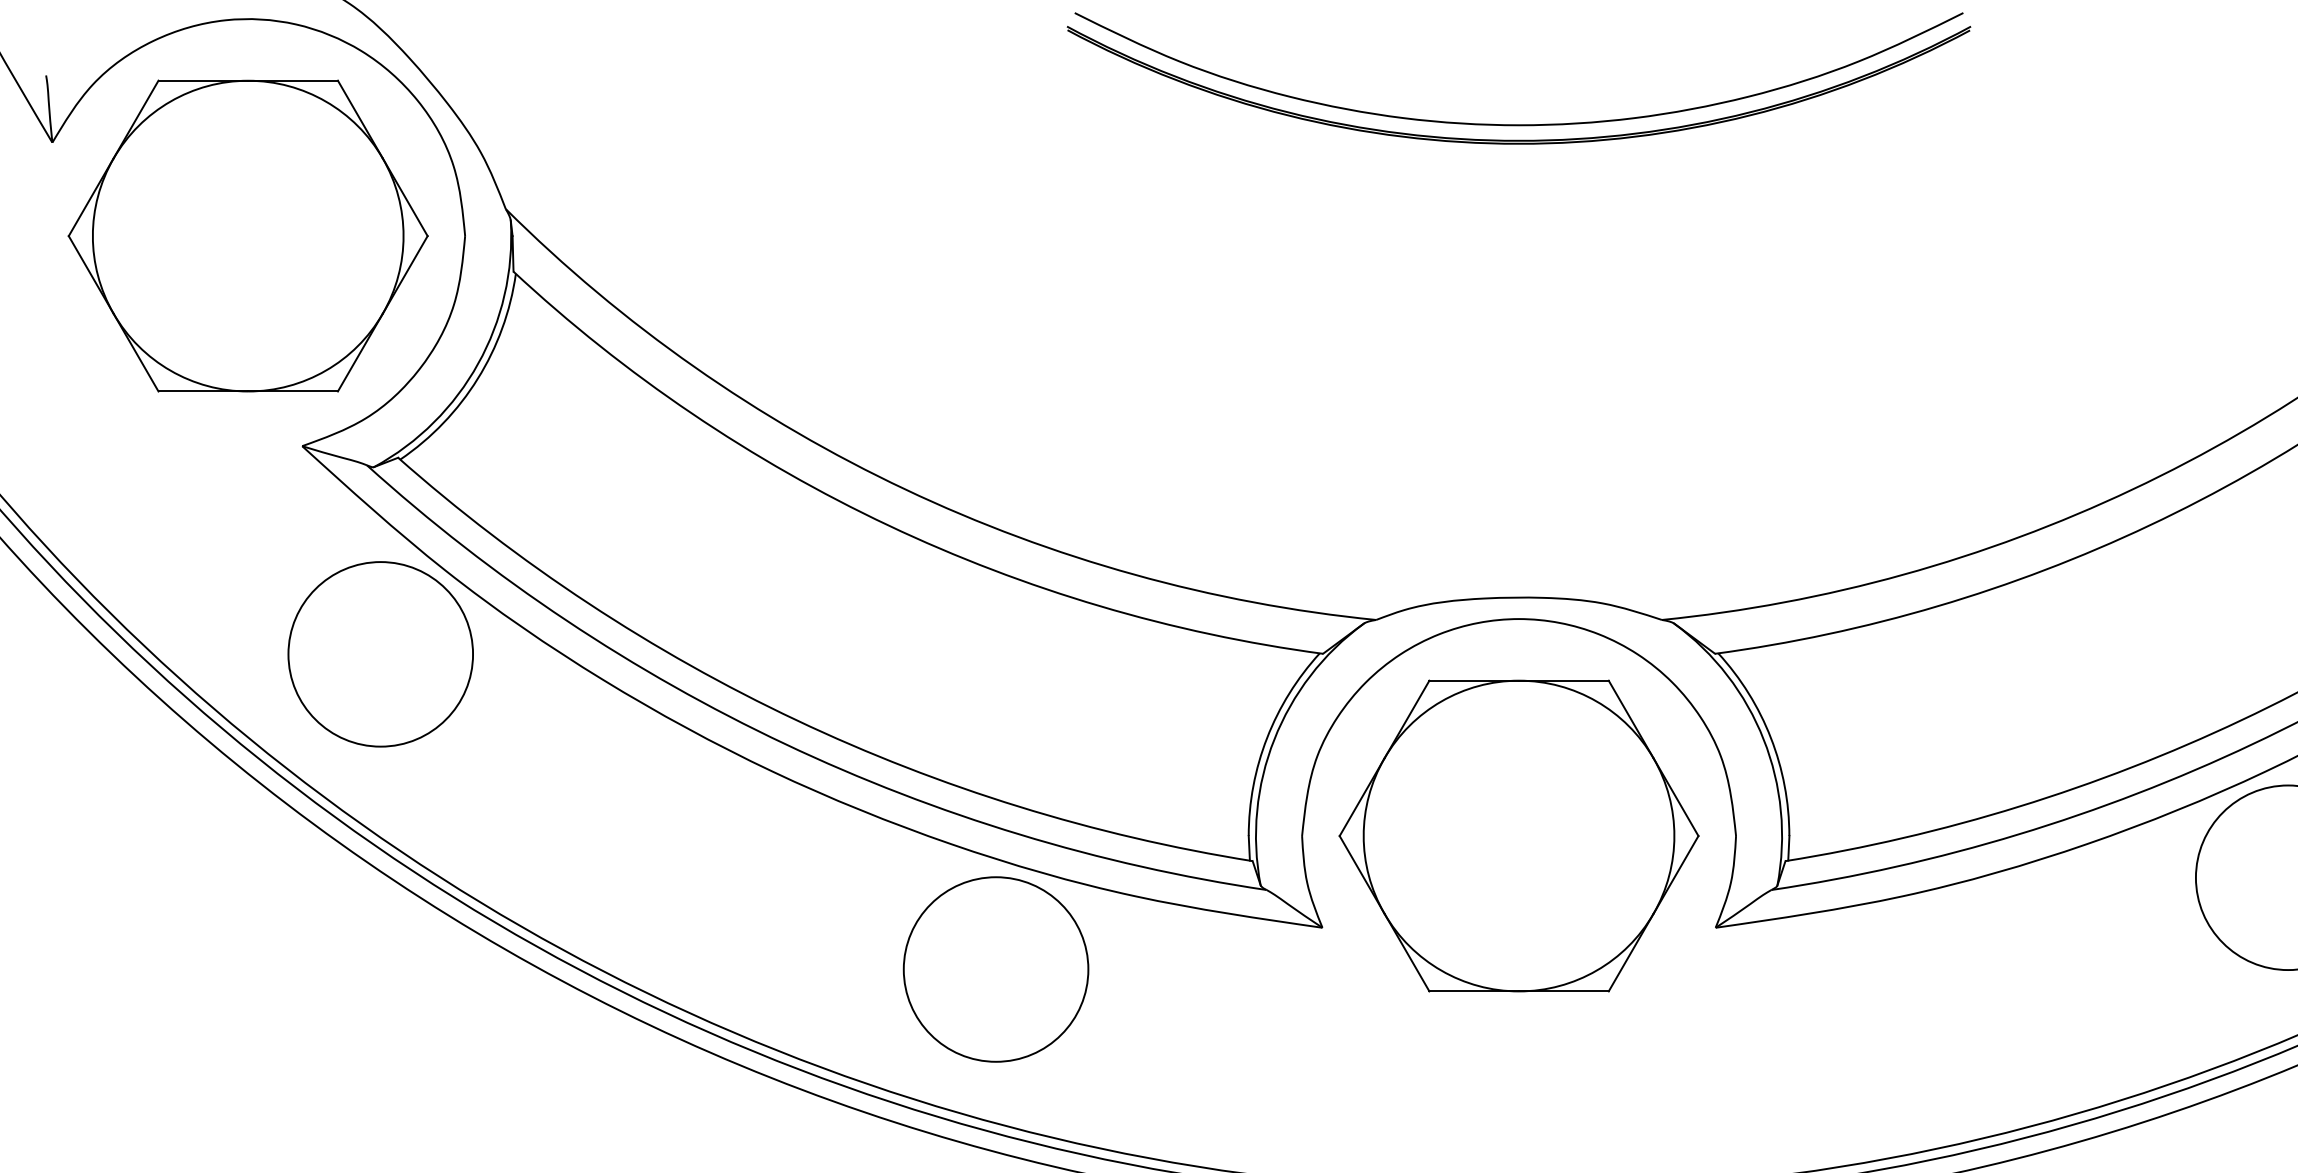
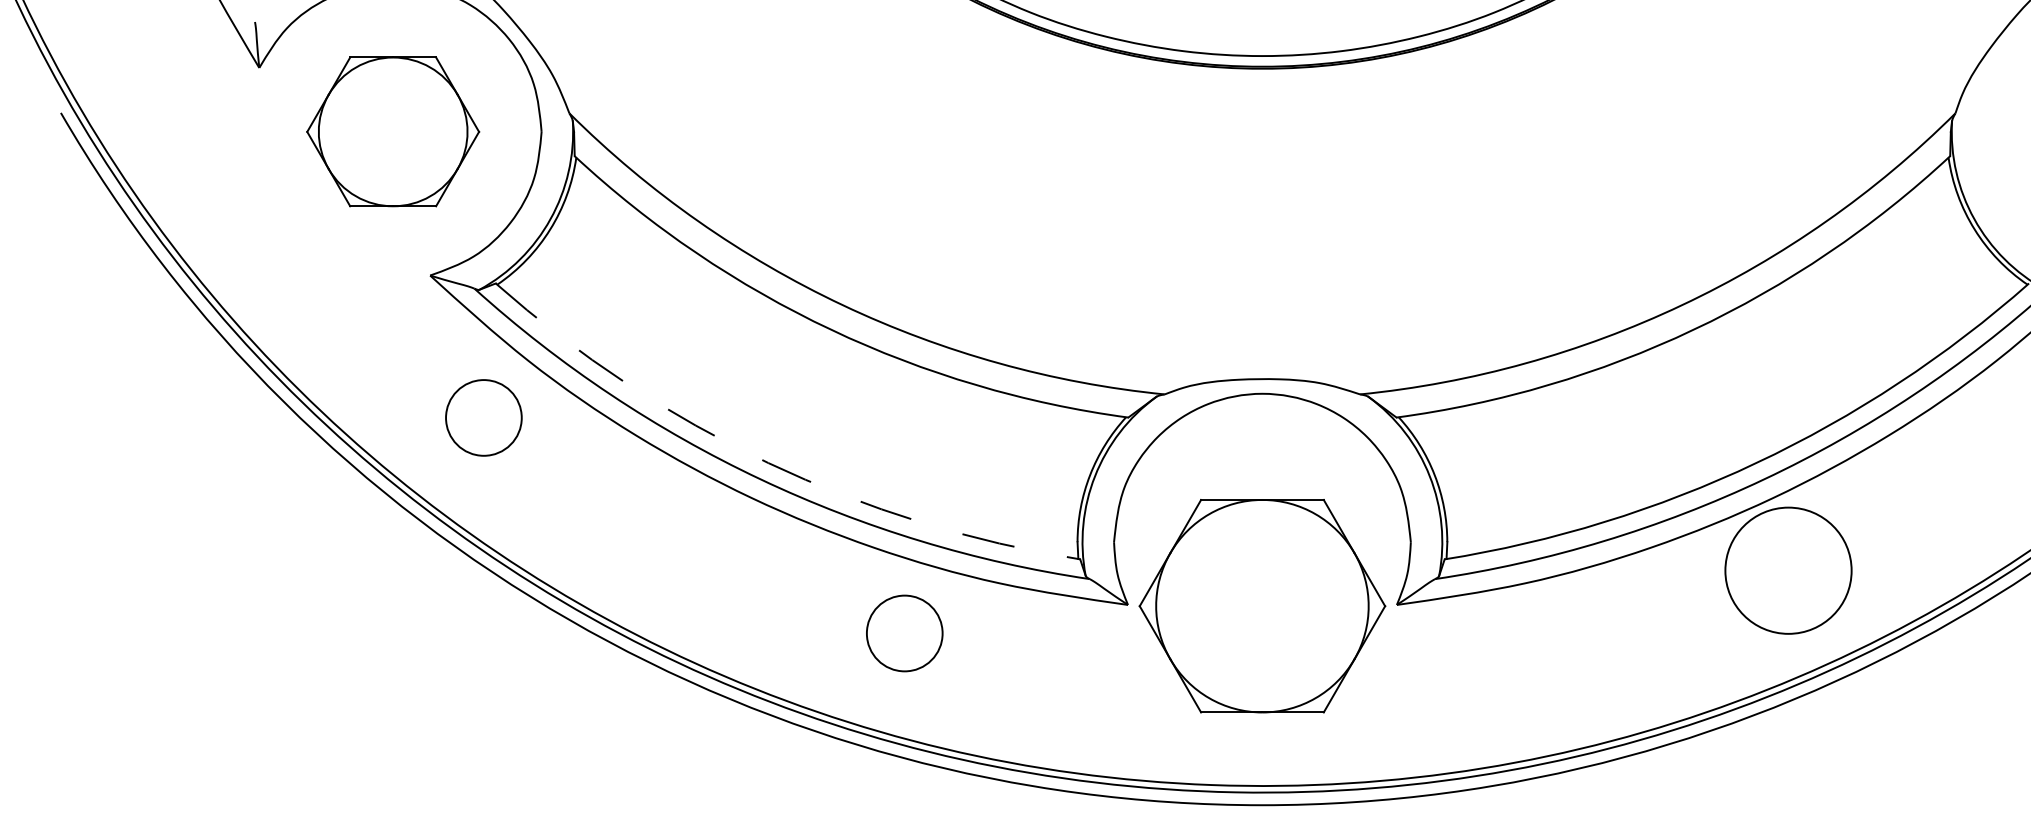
part: (247, 235) -> (392, 131), size x0.7
circle: (380, 653) -> (483, 417), size x0.6
arc: (796, 720) -> (768, 463), solid -> dashed
part: (1519, 836) -> (1262, 606), moved
circle: (995, 969) -> (904, 633), size x0.6

